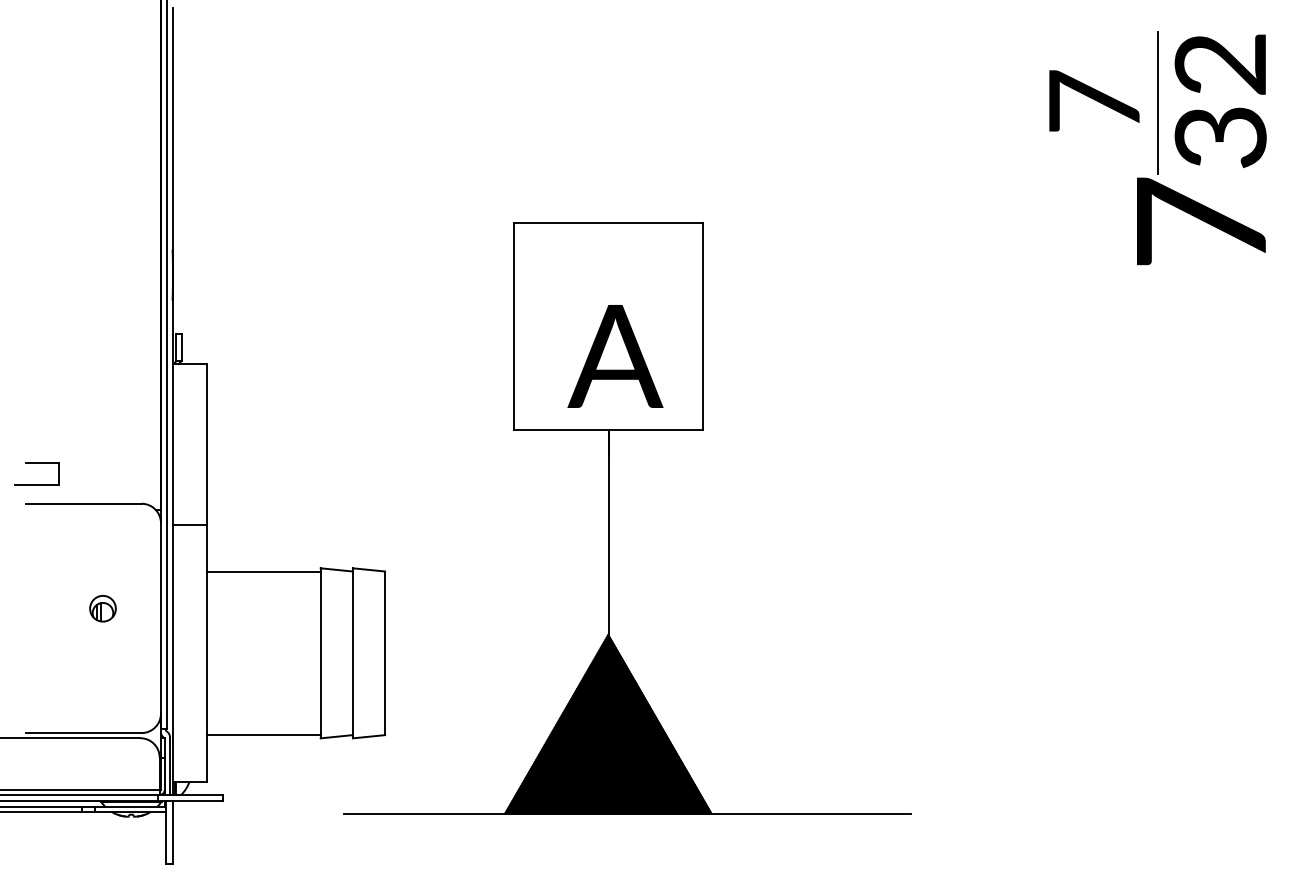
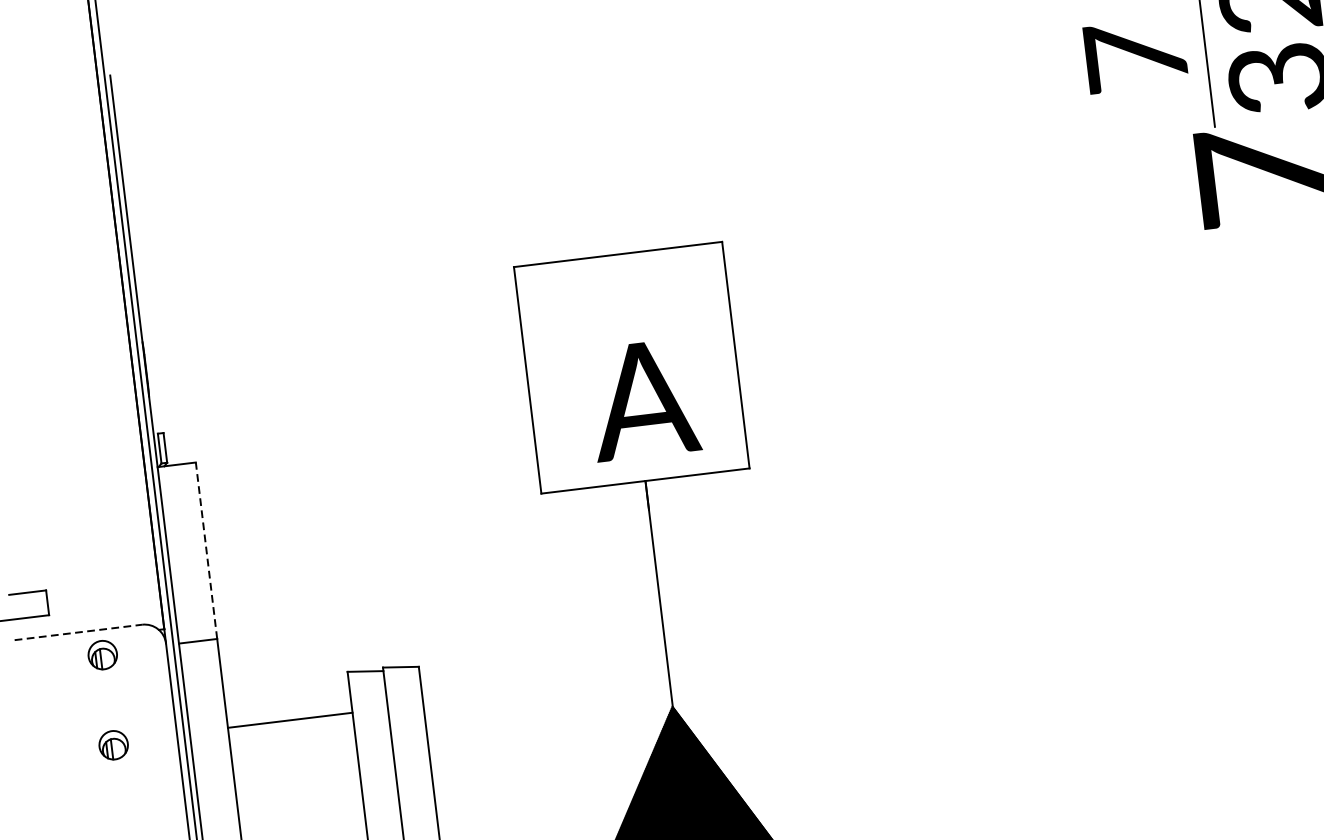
line: (207, 443) -> (206, 549), solid -> dashed
line: (84, 503) -> (79, 632), solid -> dashed
part: (102, 526) -> (102, 654), added
line: (263, 571) -> (289, 720), moved

